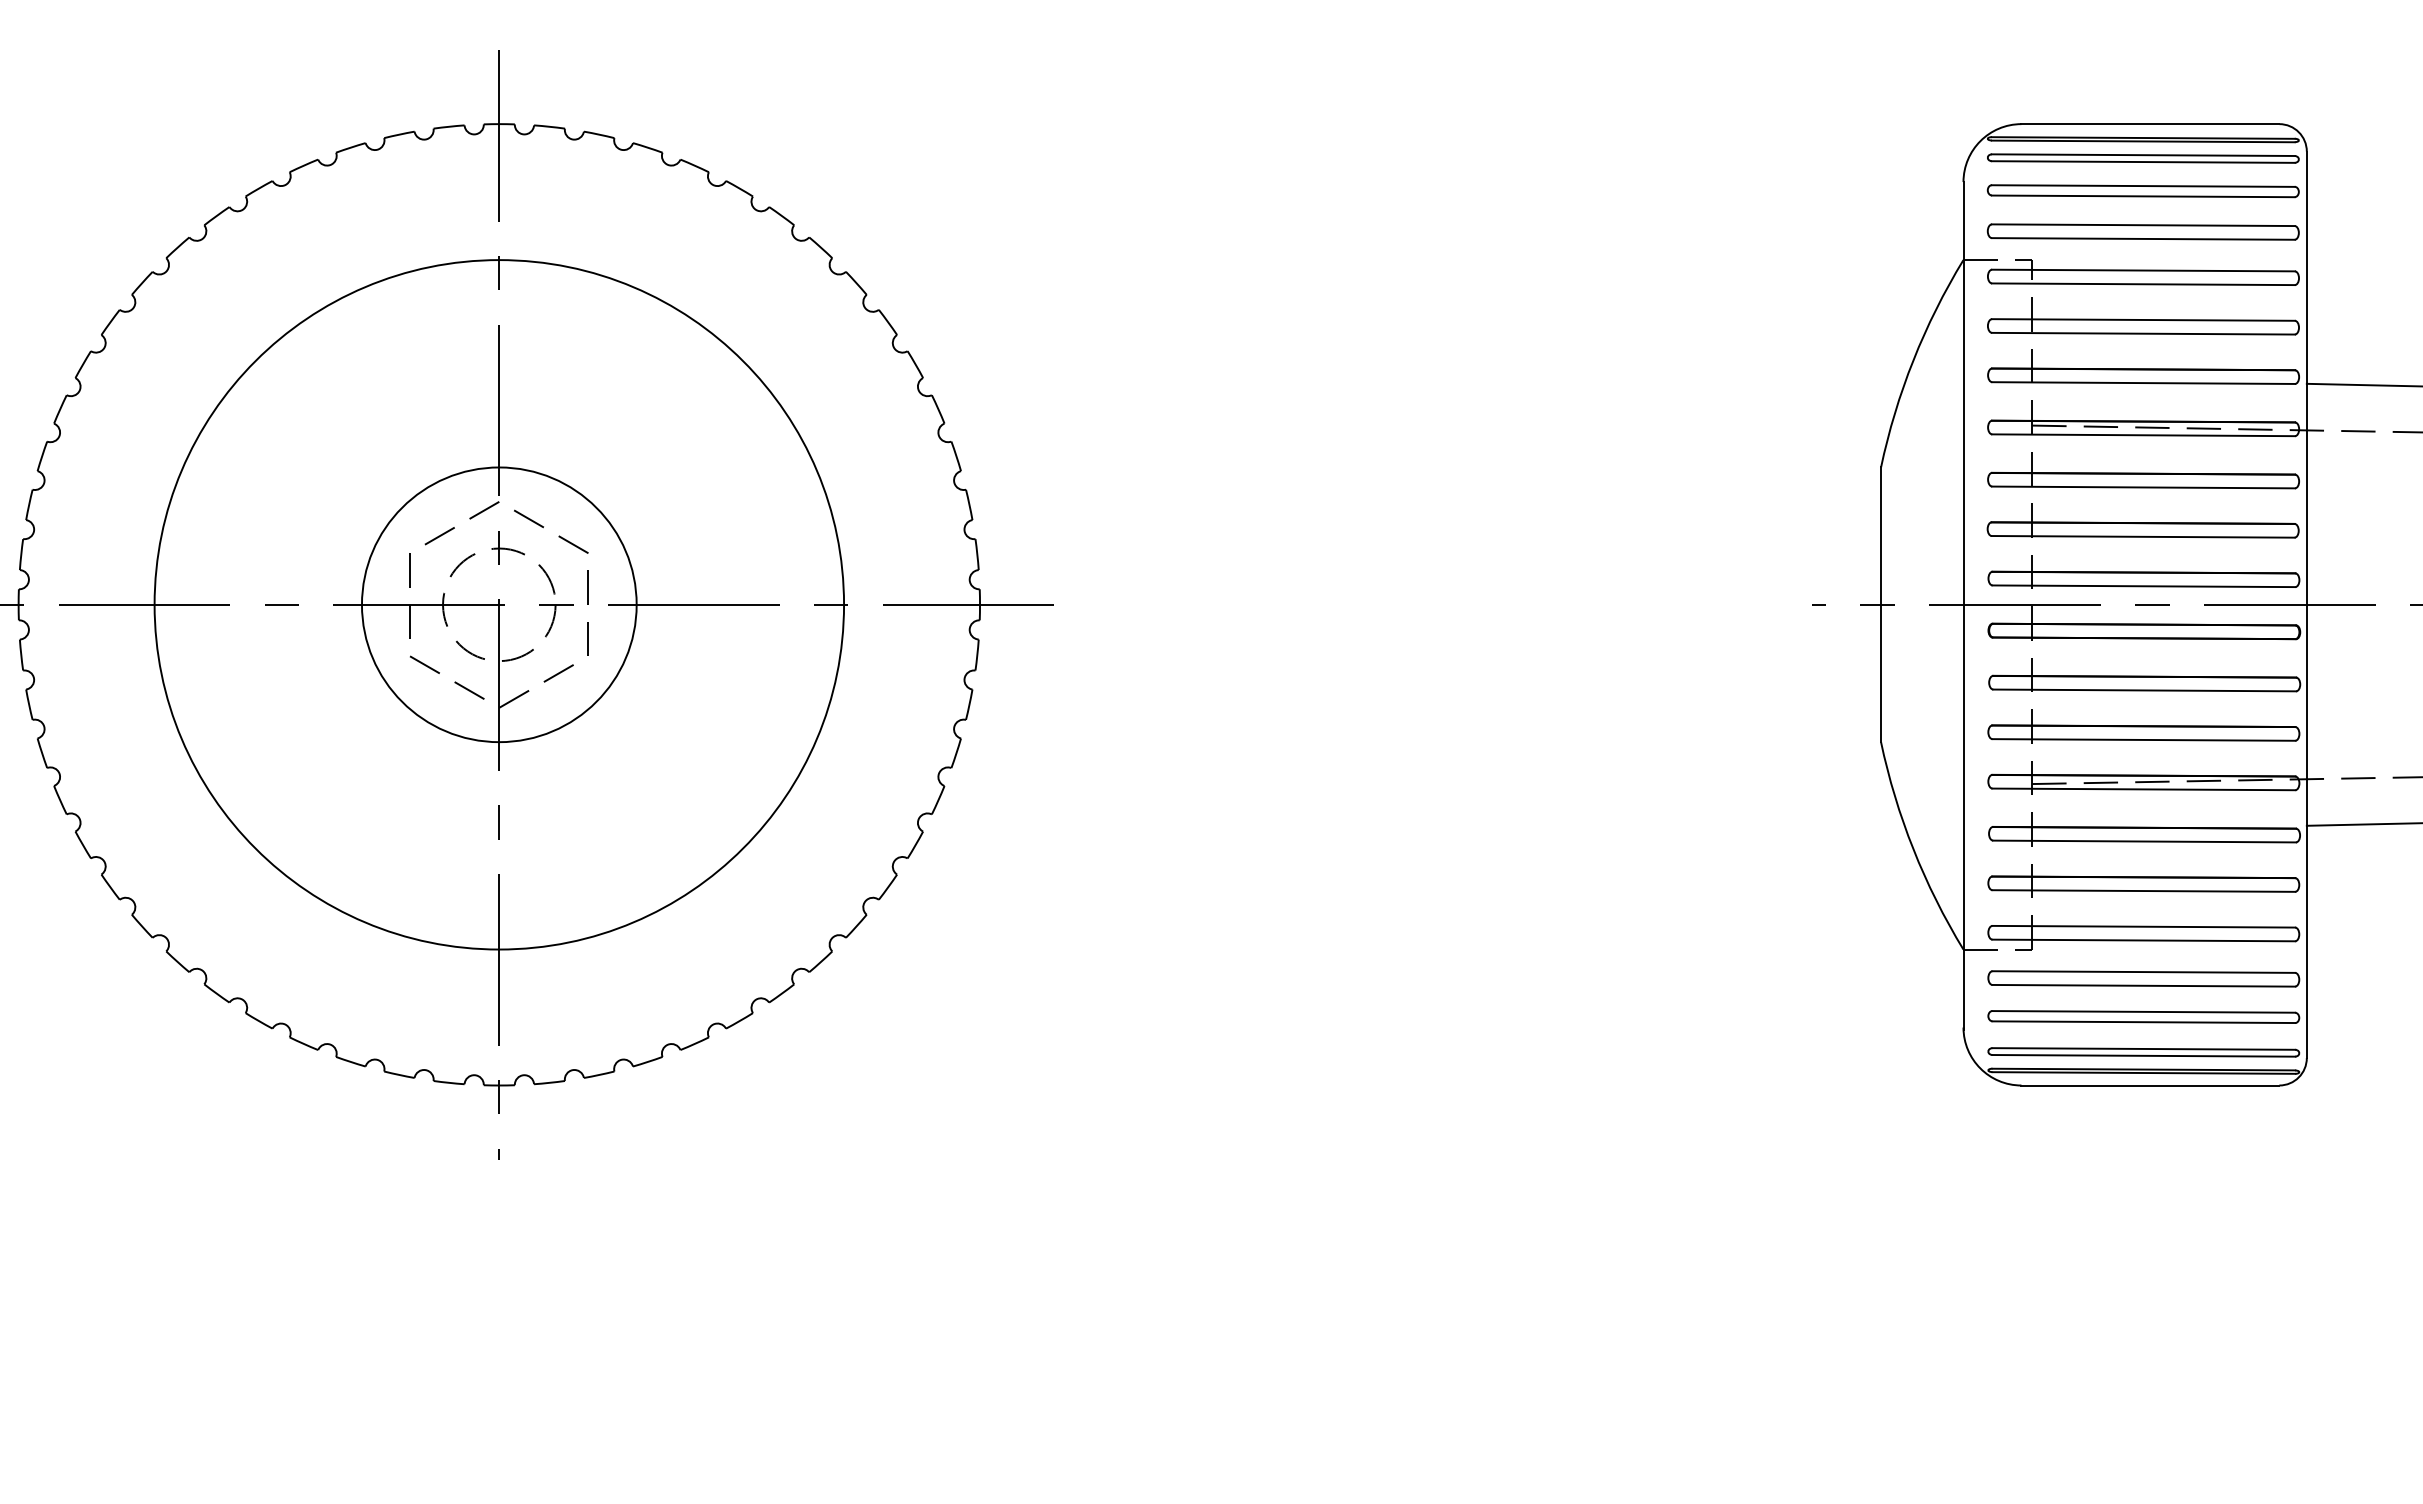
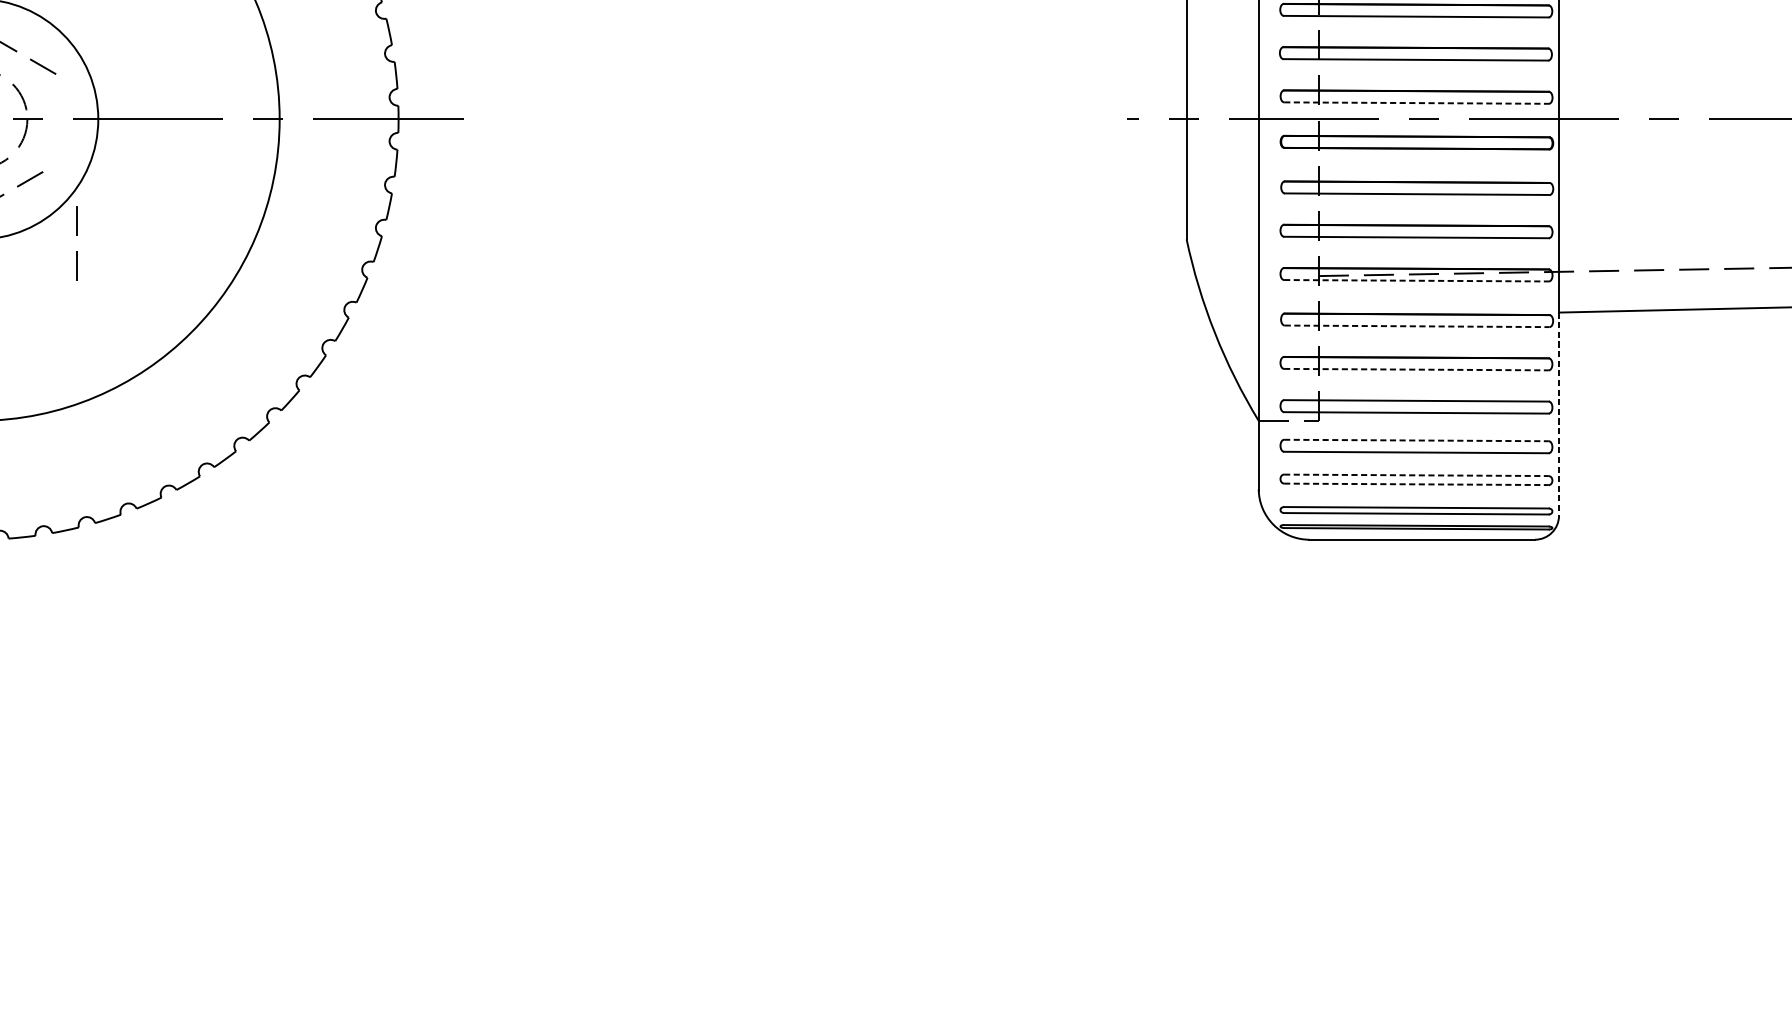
line: (2144, 586) -> (1417, 103), solid -> dashed
line: (587, 604) -> (76, 235), moved
line: (2144, 789) -> (1417, 280), solid -> dashed
line: (2145, 841) -> (1417, 326), solid -> dashed
line: (2144, 891) -> (1417, 370), solid -> dashed
line: (2306, 942) -> (1558, 414), solid -> dashed
line: (2144, 972) -> (1417, 440), solid -> dashed
line: (2144, 1011) -> (1417, 474), solid -> dashed
line: (2144, 1022) -> (1417, 484), solid -> dashed

